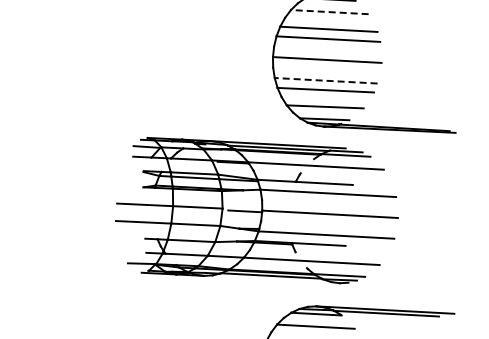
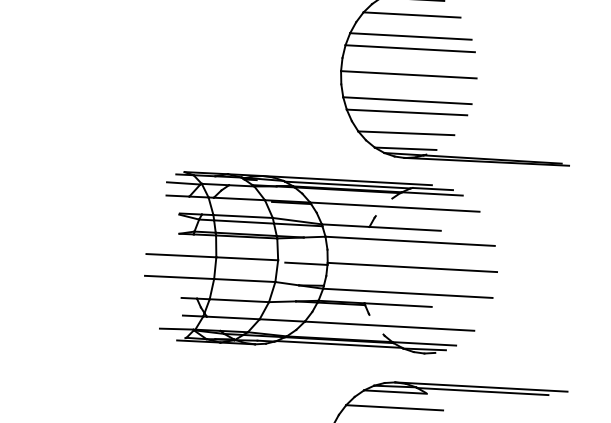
line: (329, 12) -> (411, 15), dashed -> solid
line: (325, 80) -> (406, 100), dashed -> solid

